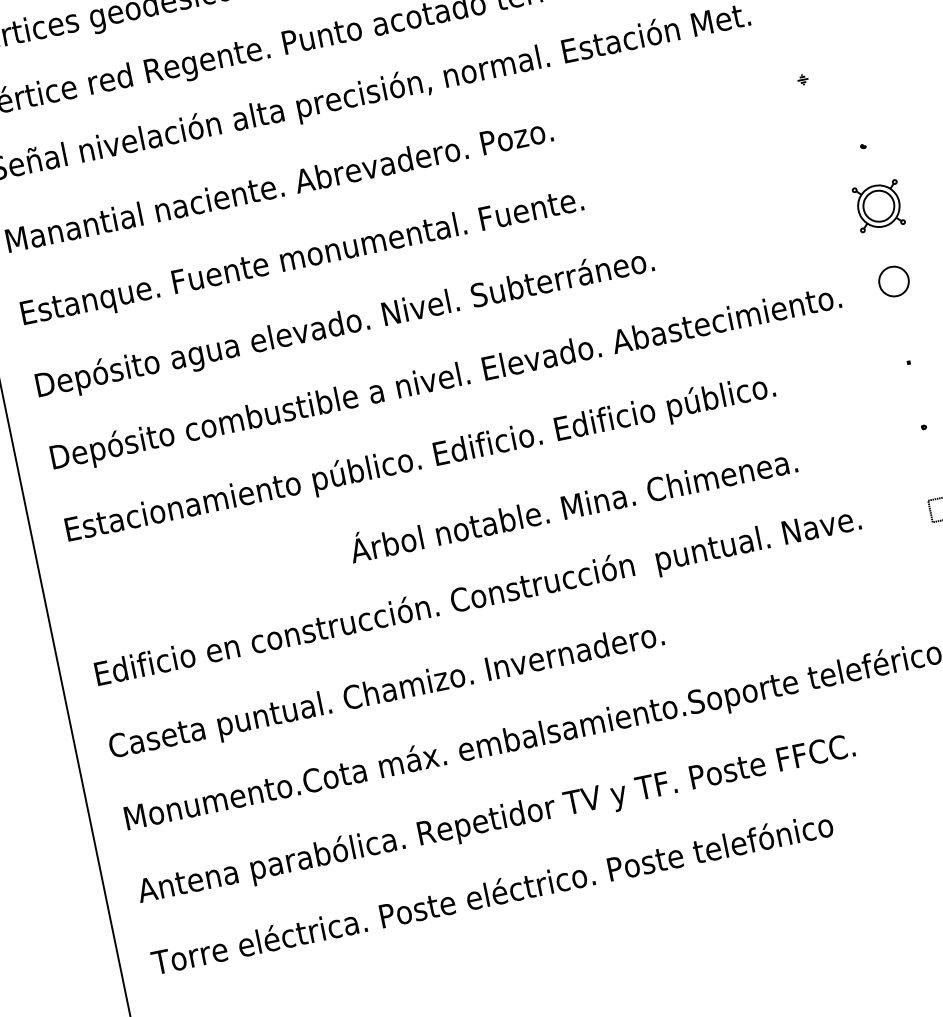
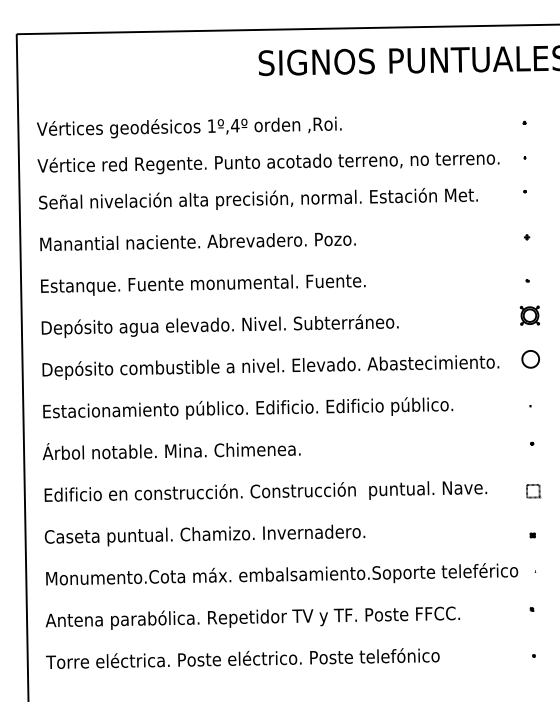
part: (802, 80) -> (526, 237), moved
part: (877, 205) -> (529, 315), size x0.71
text: (573, 506) -> (171, 451), moved

